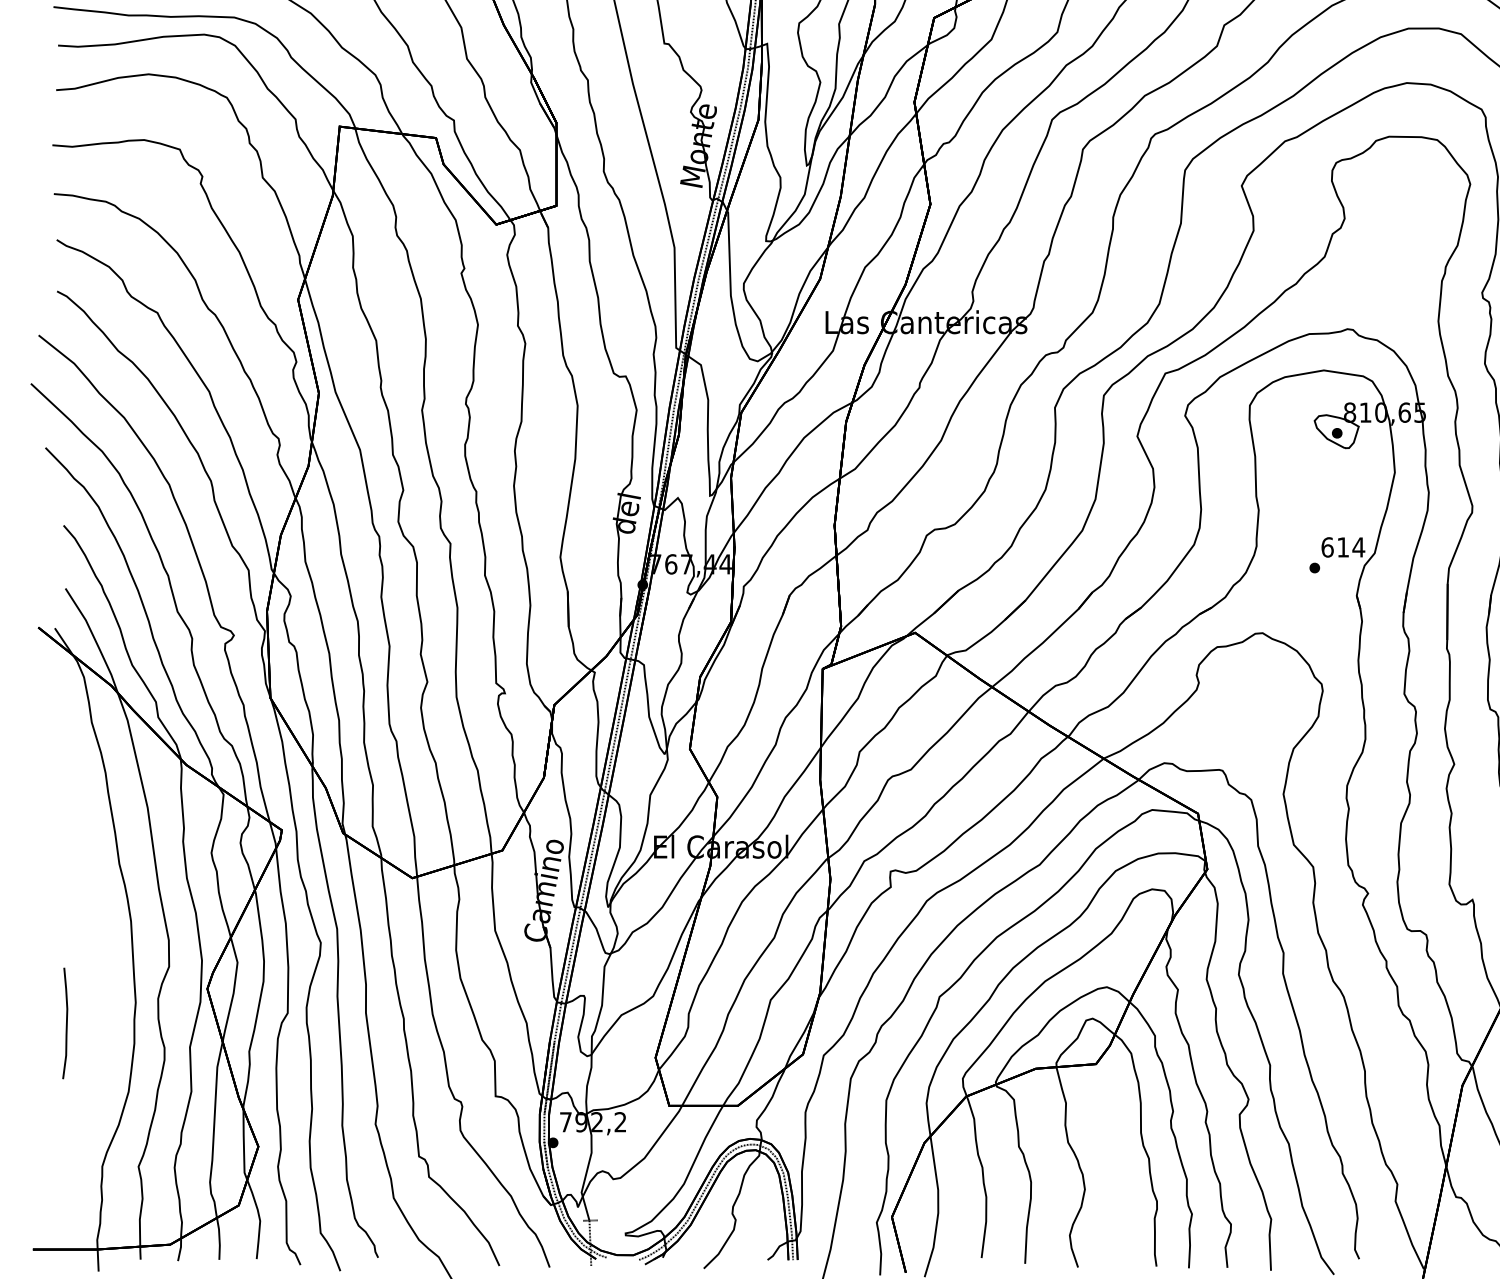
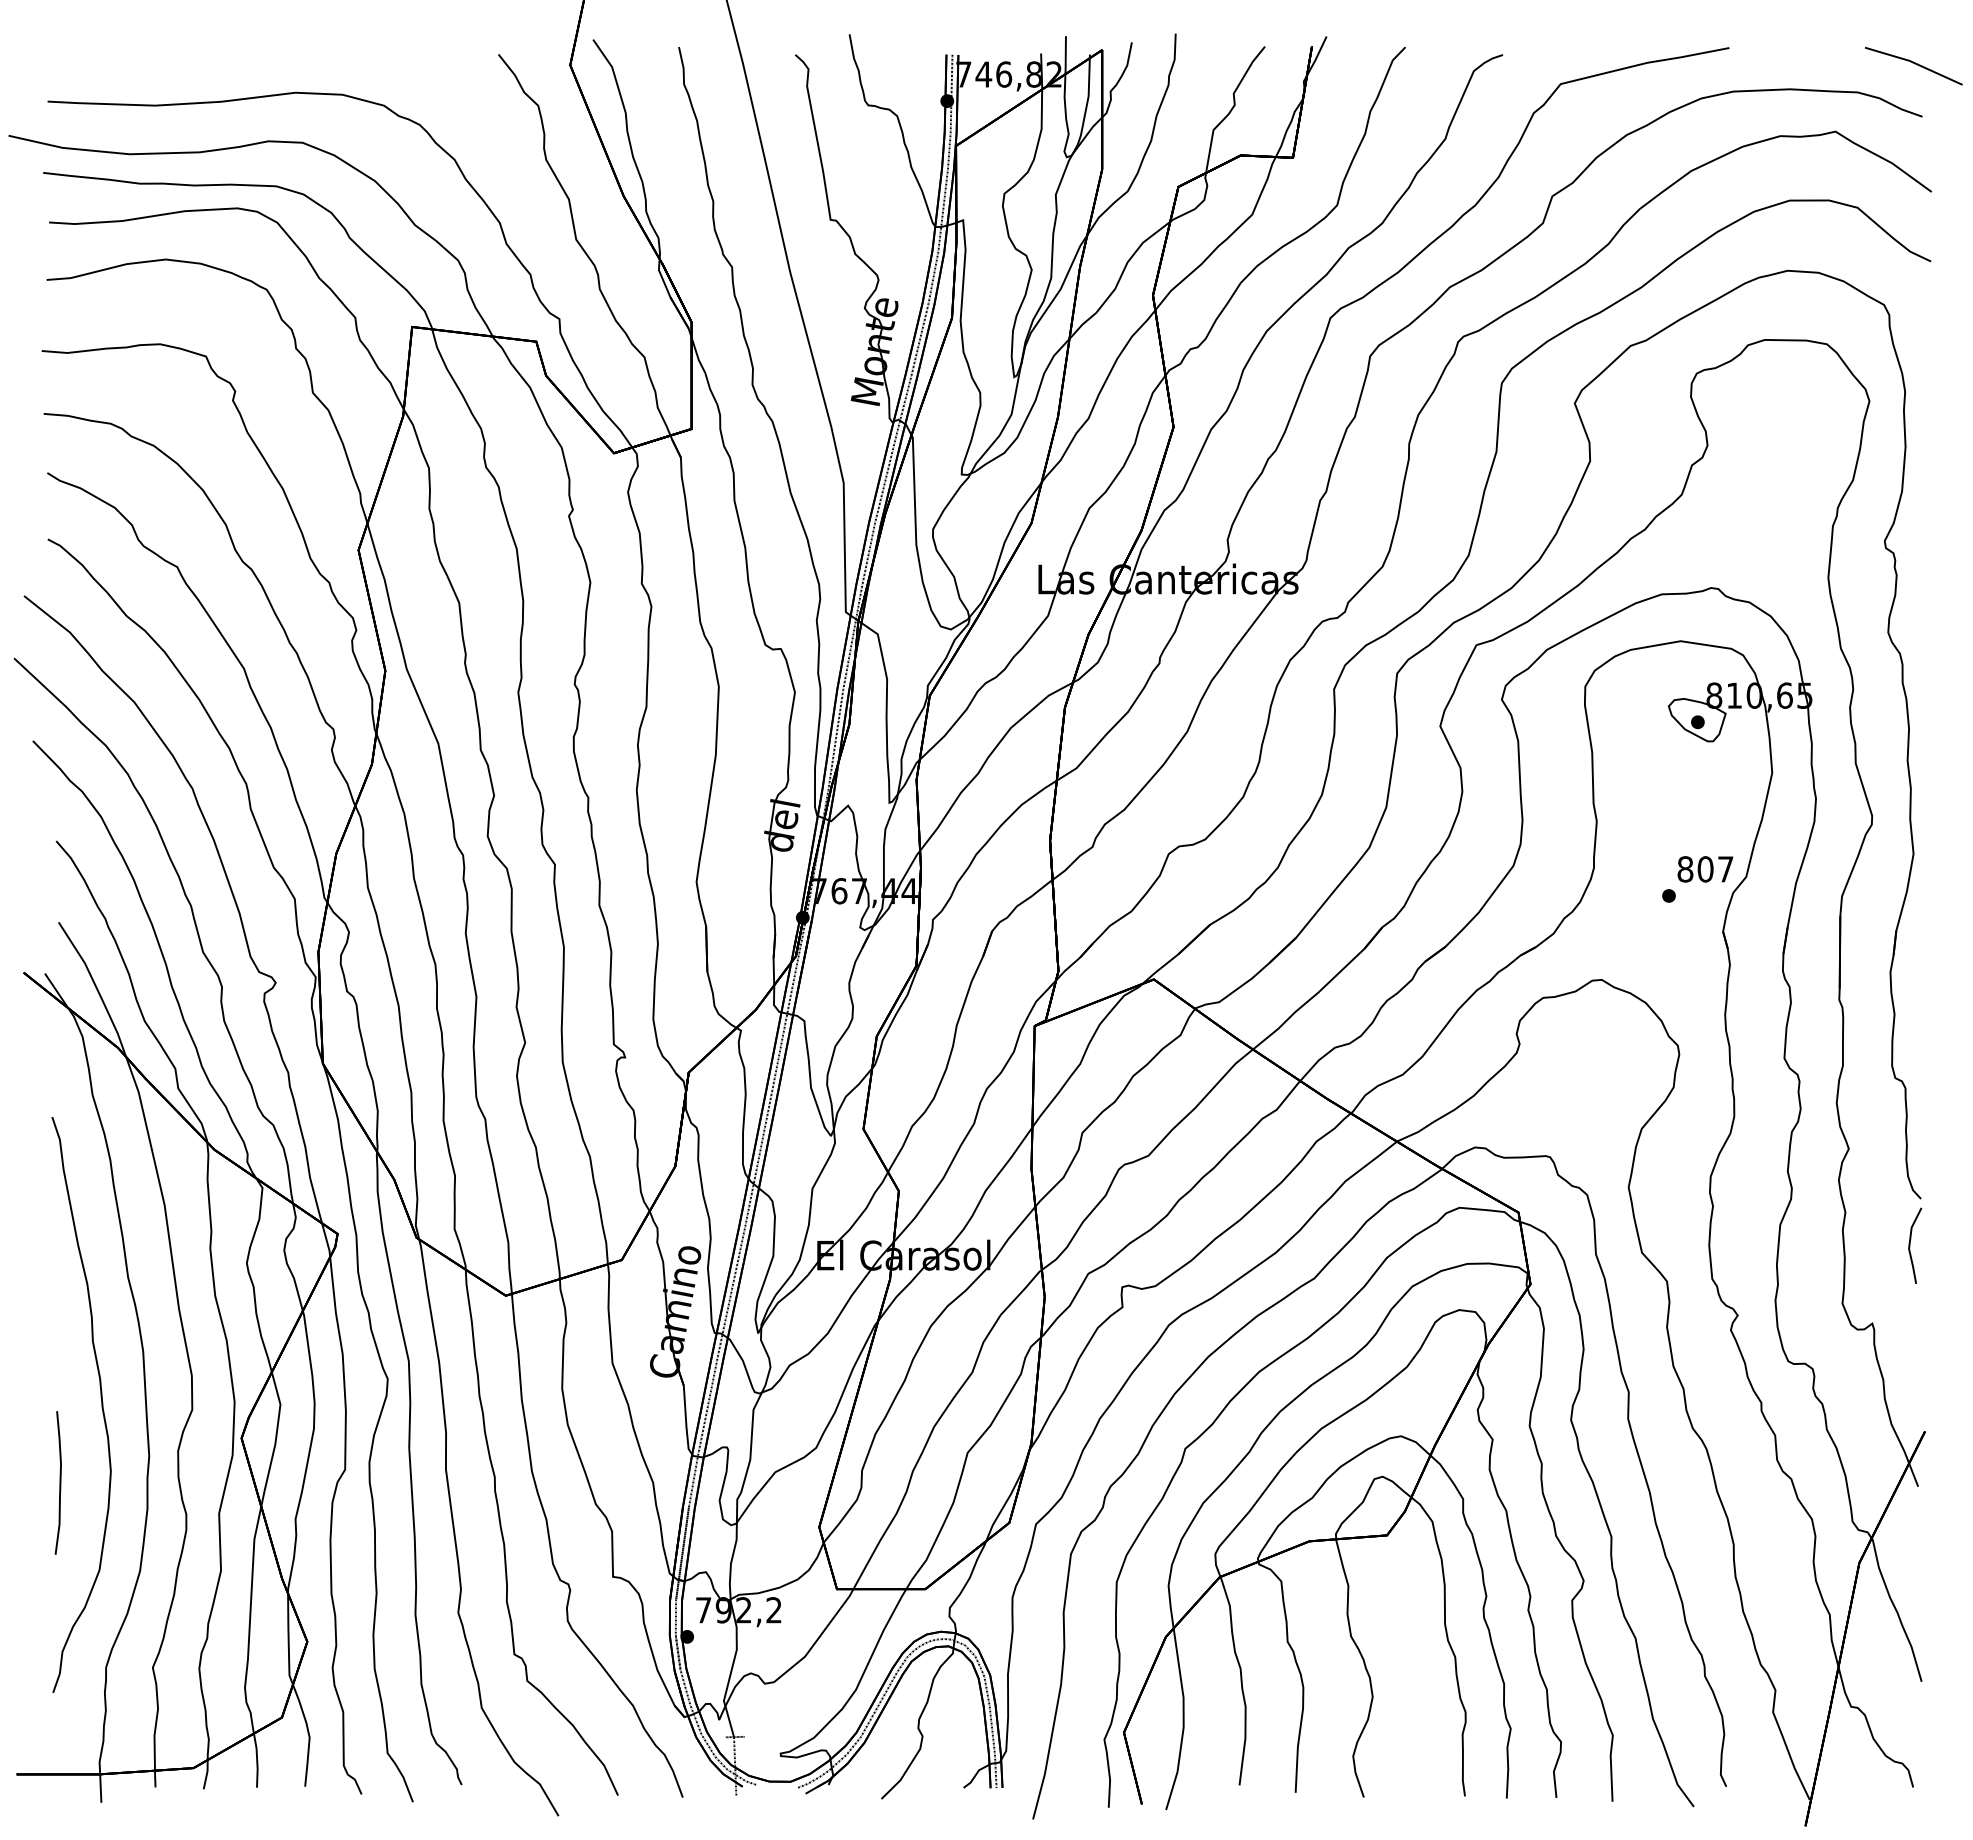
text: (1343, 547) -> (1705, 869), 614 -> 807
curve: (98, 962) -> (101, 1404), added

